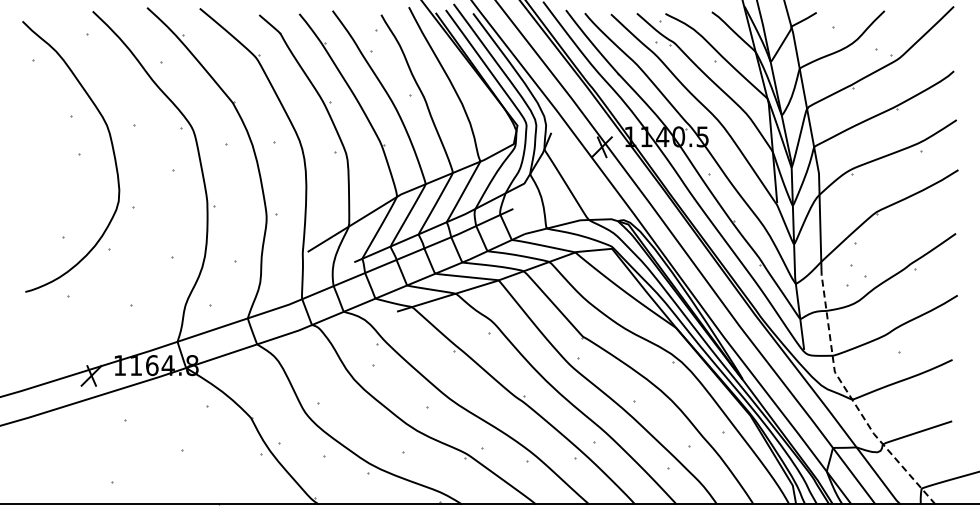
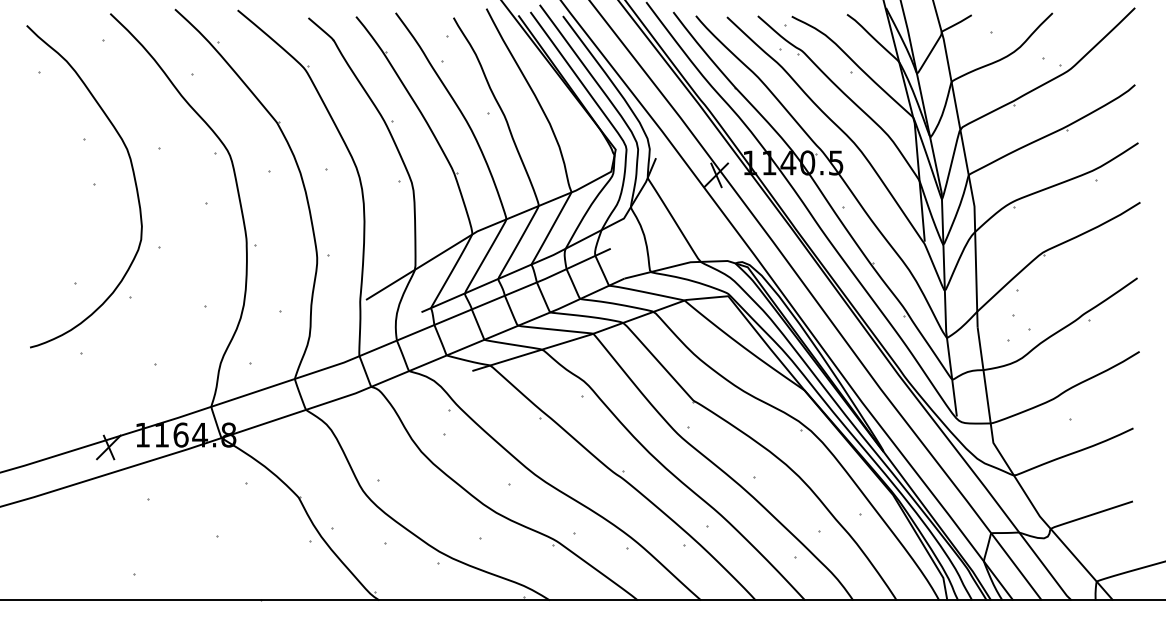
line: (852, 400) -> (1014, 476), dashed -> solid

